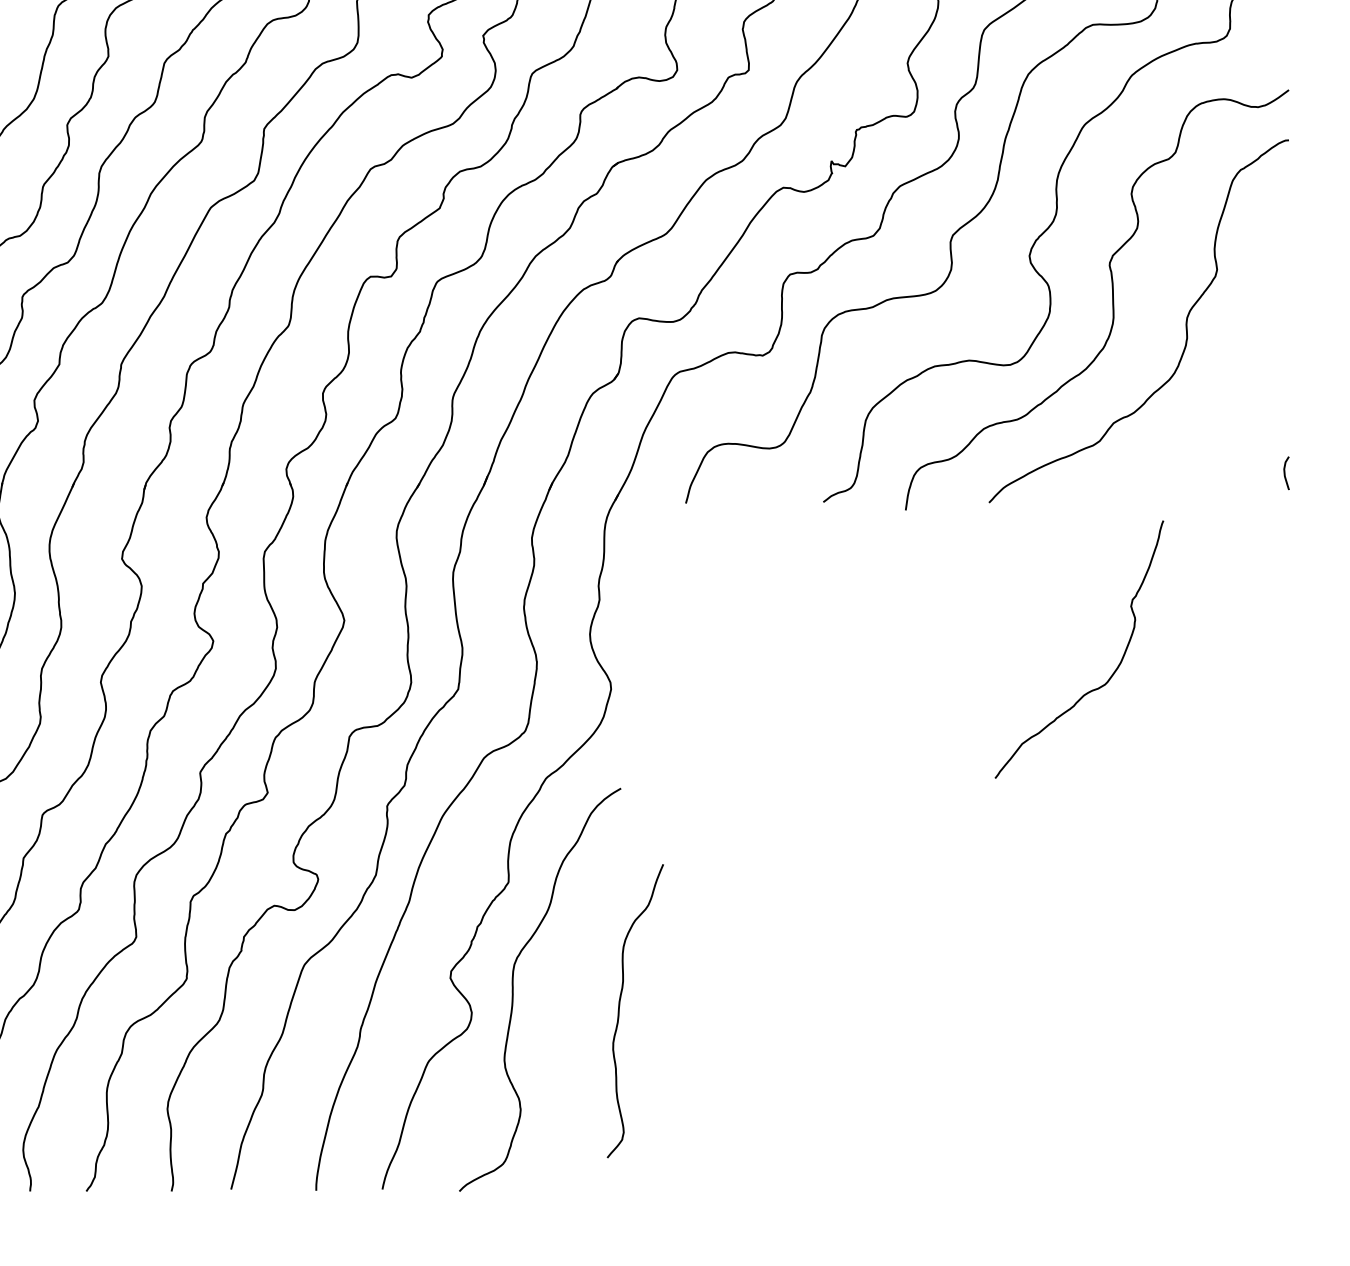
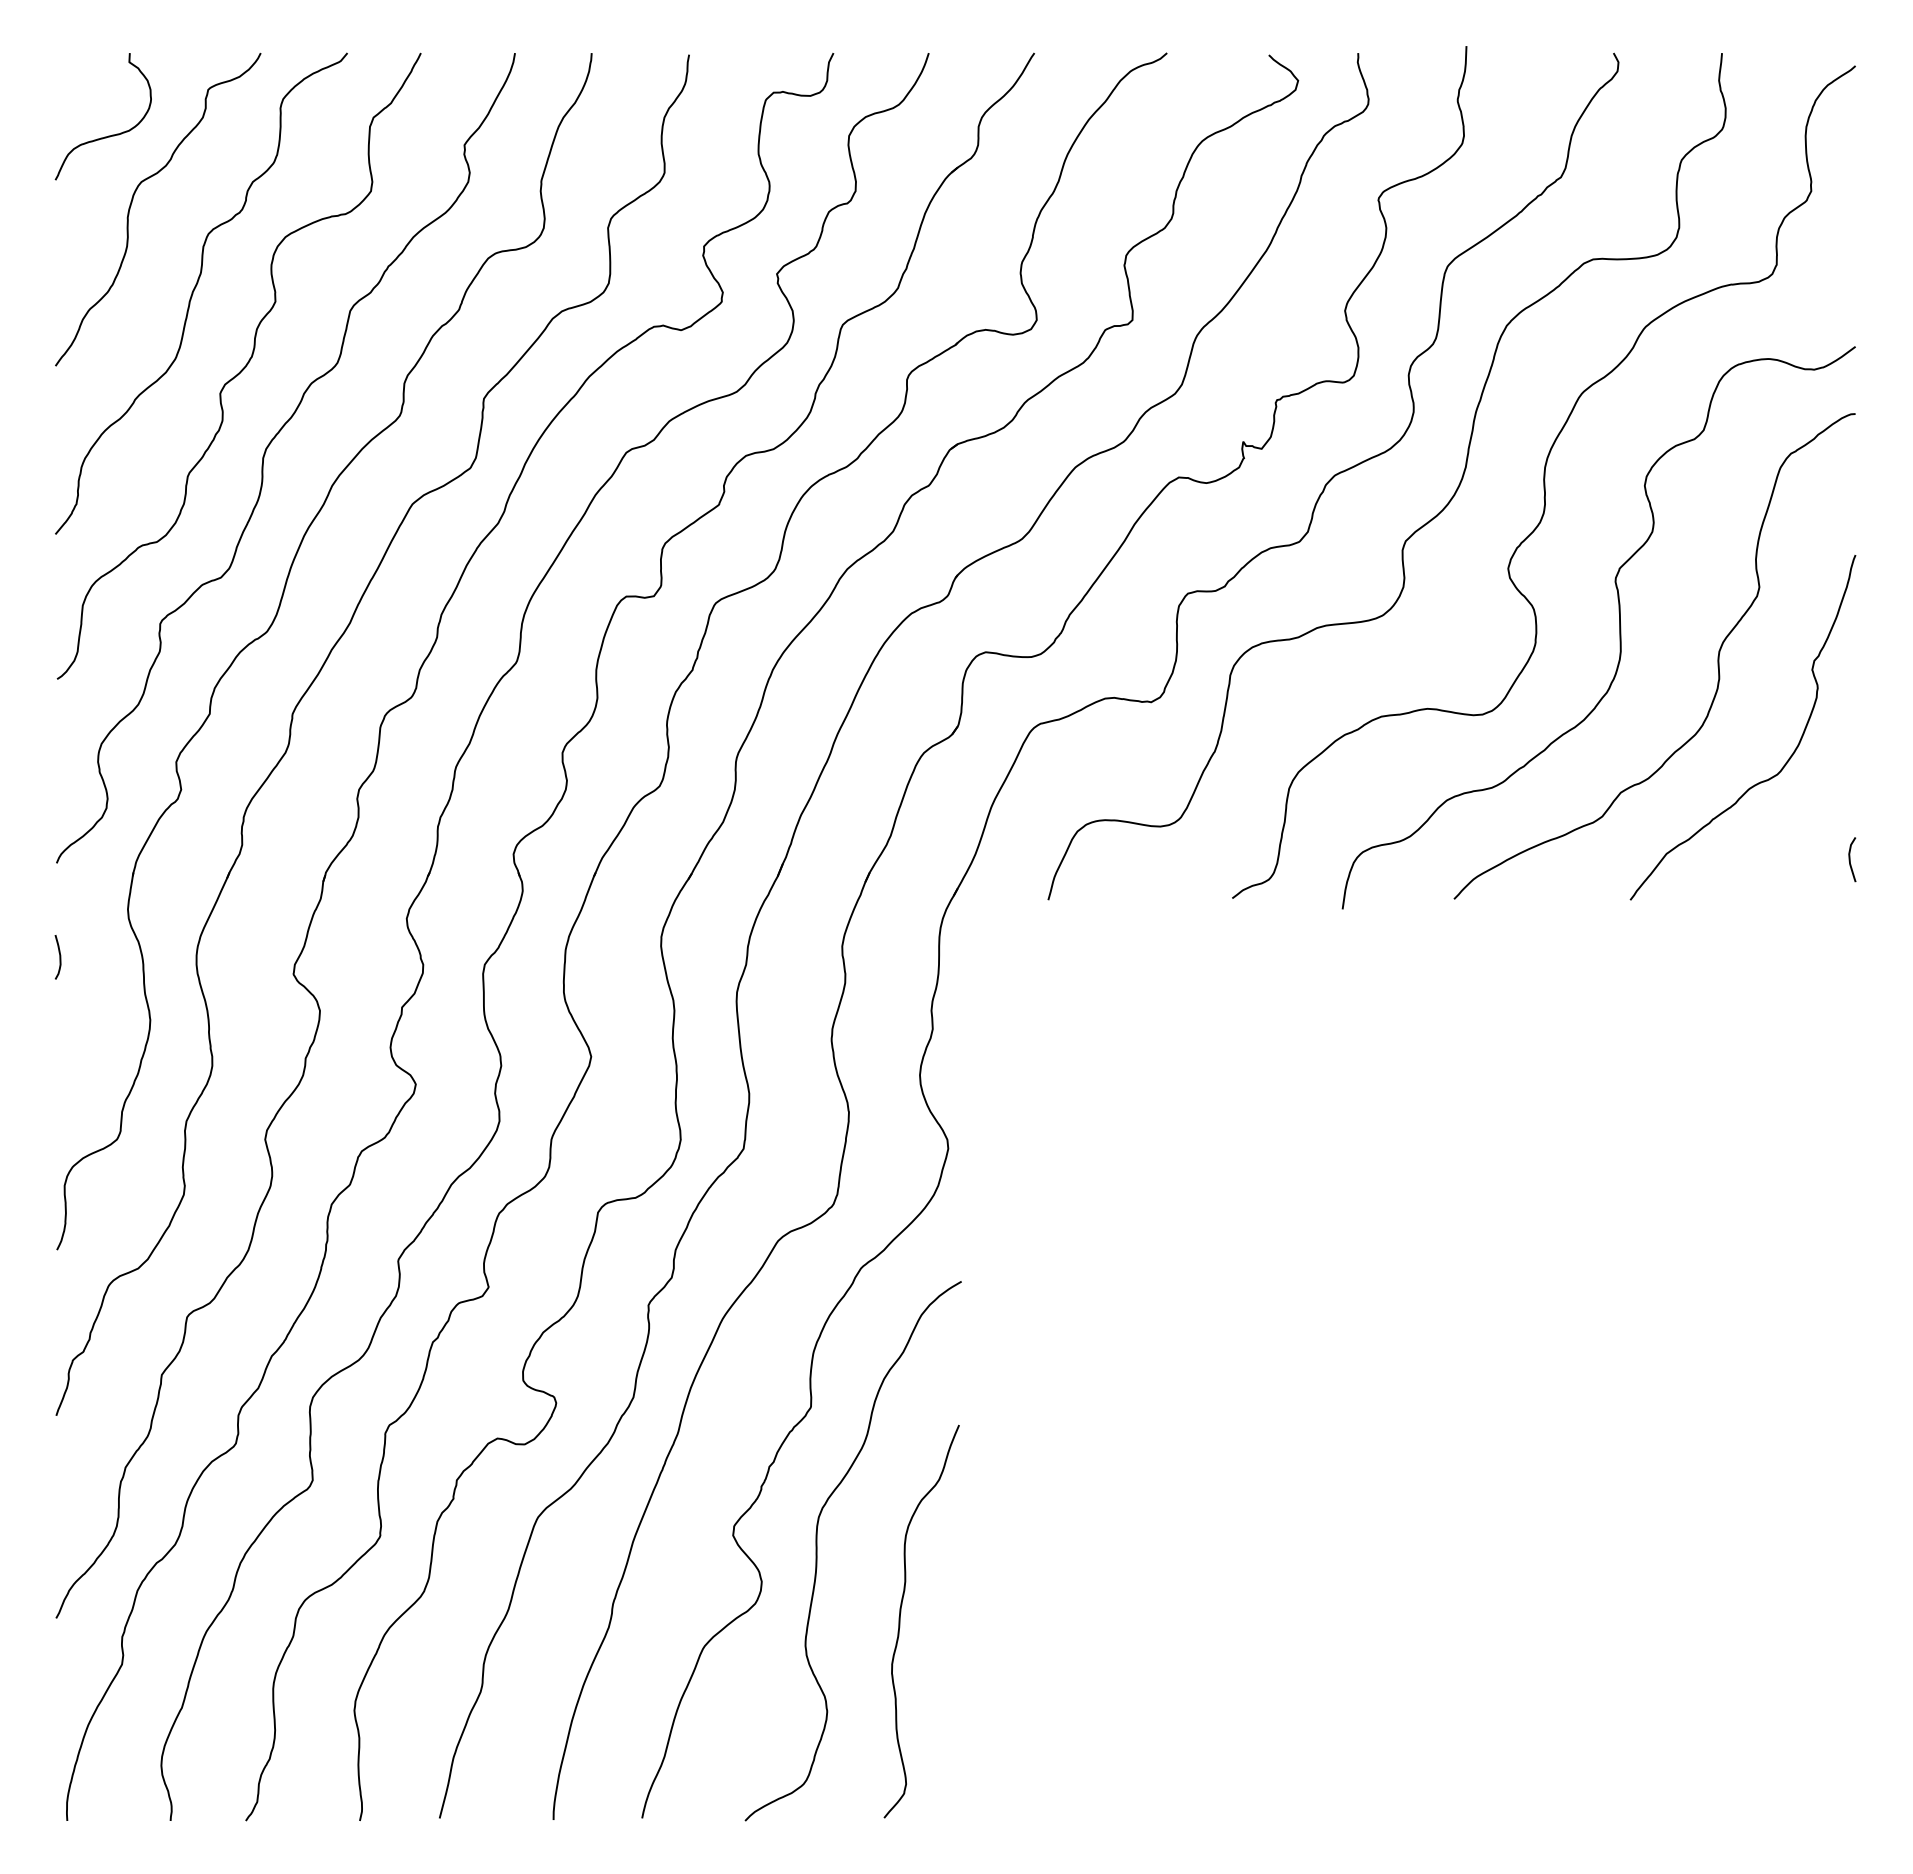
curve: (1111, 675) -> (1785, 762), moved
curve: (619, 1011) -> (900, 1621), moved

